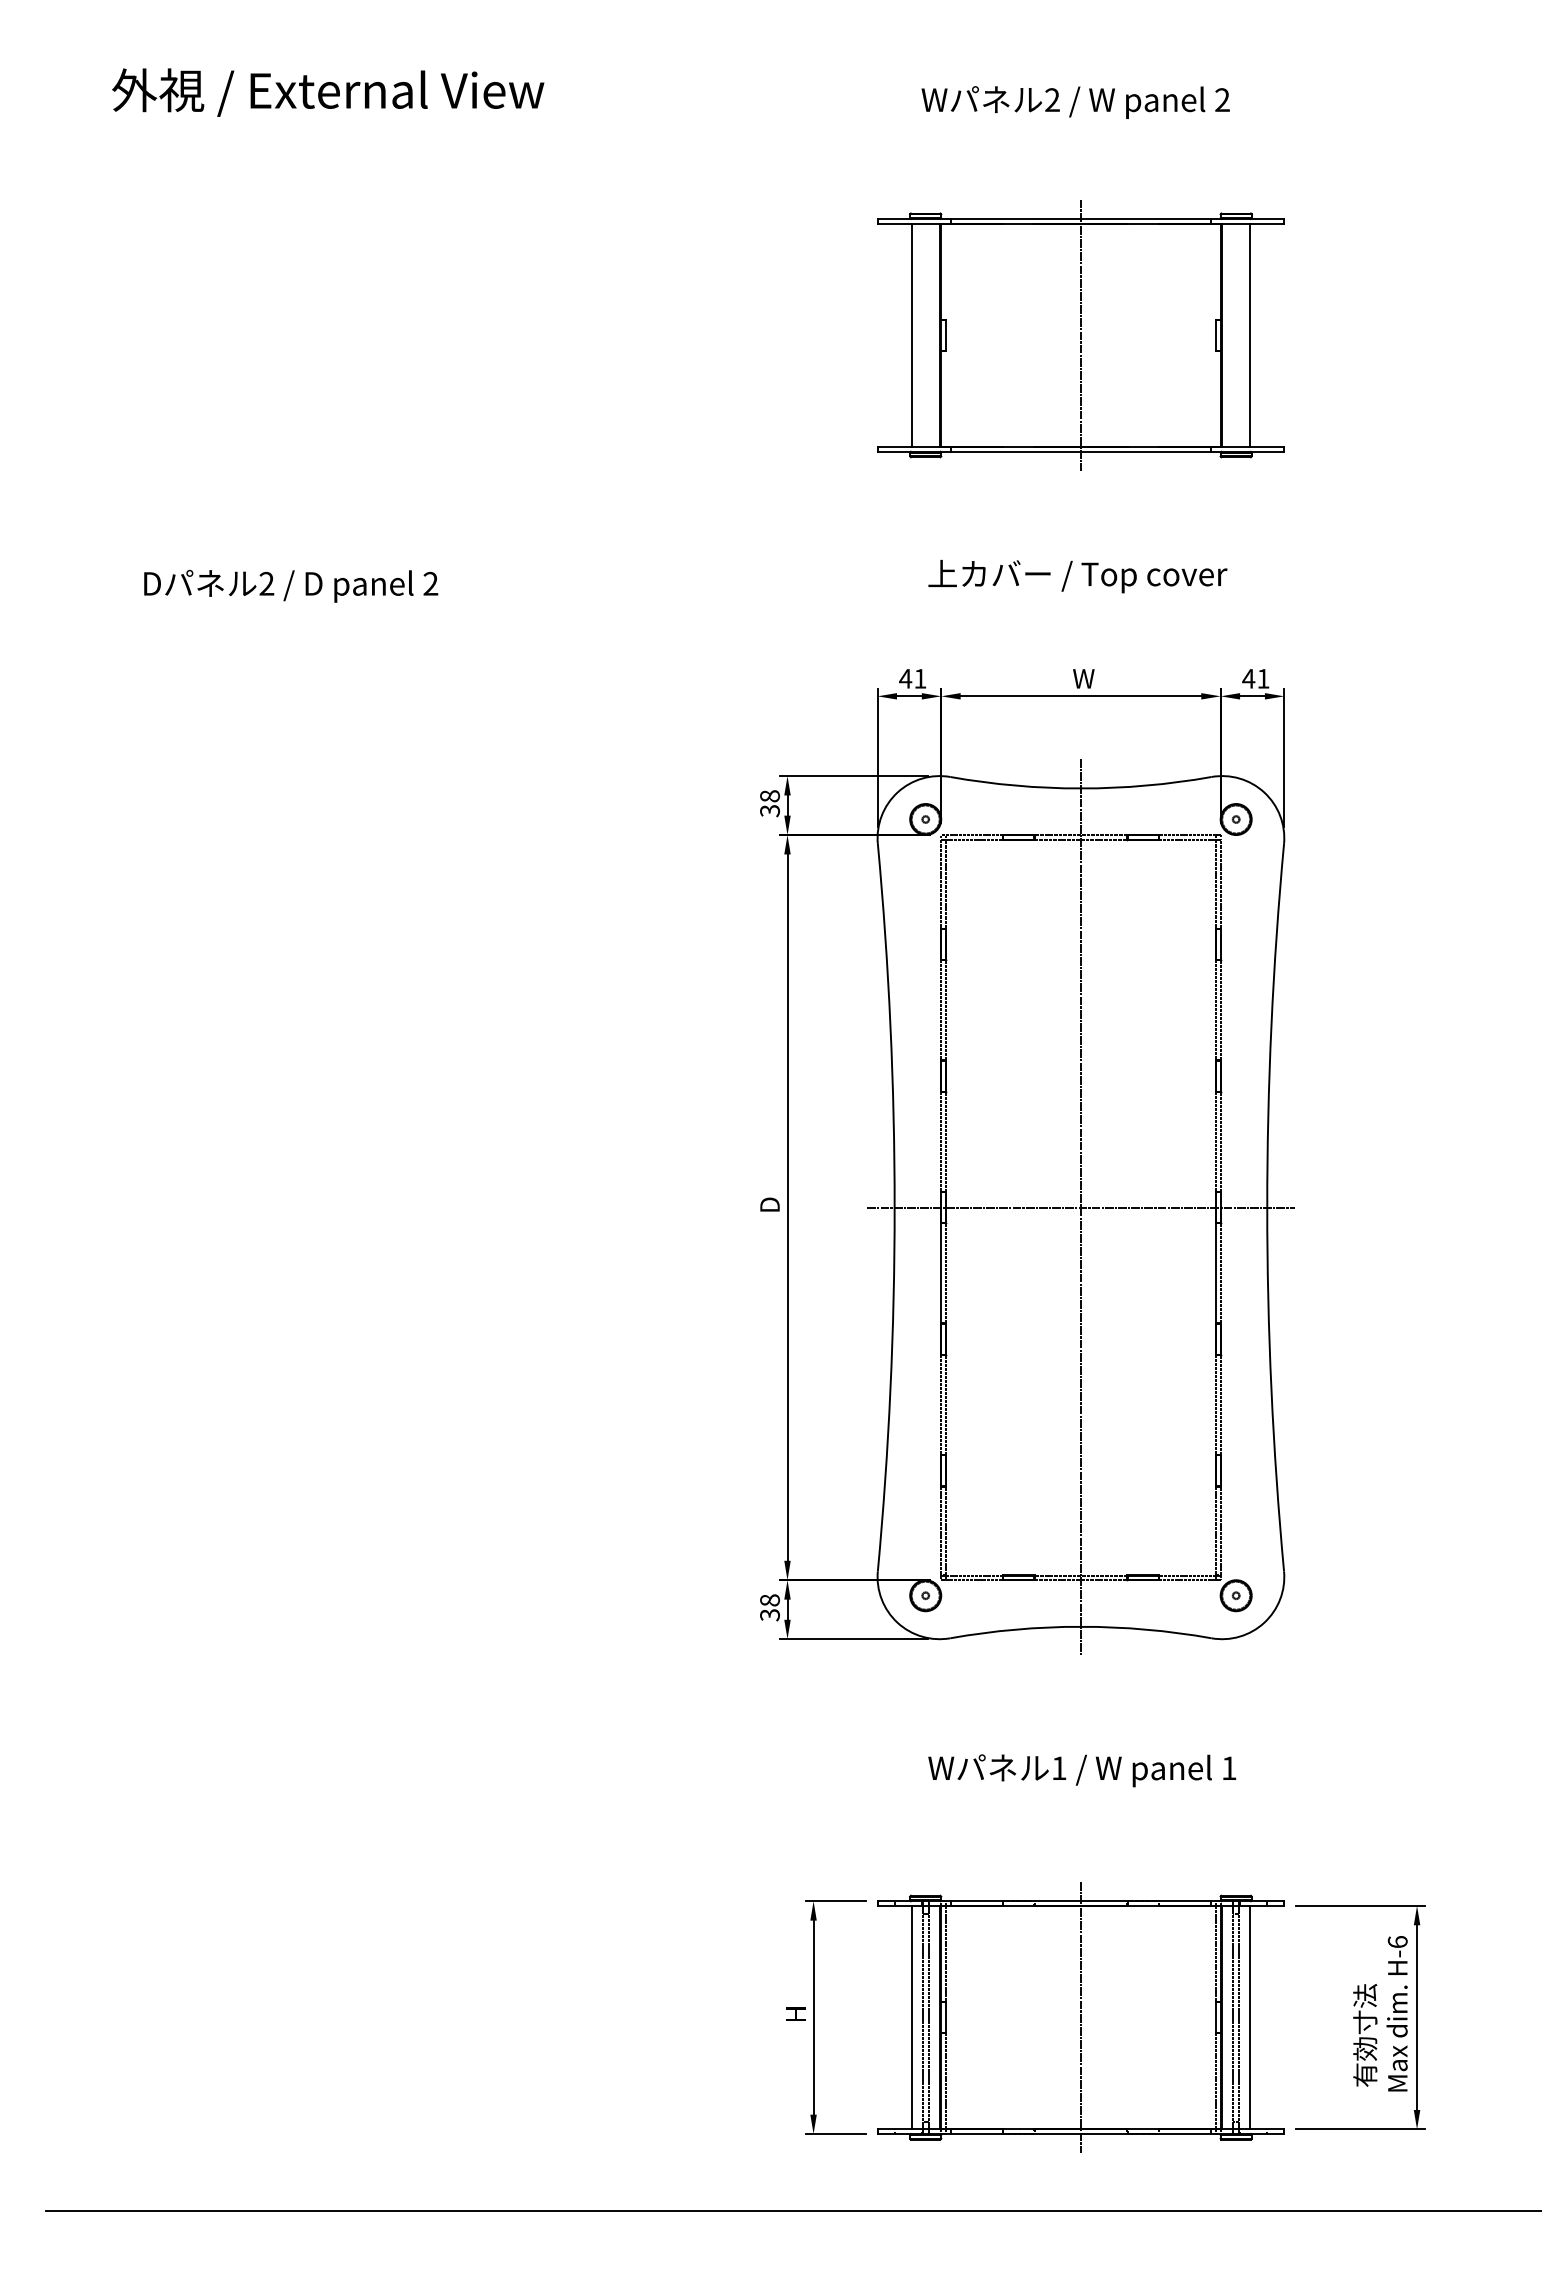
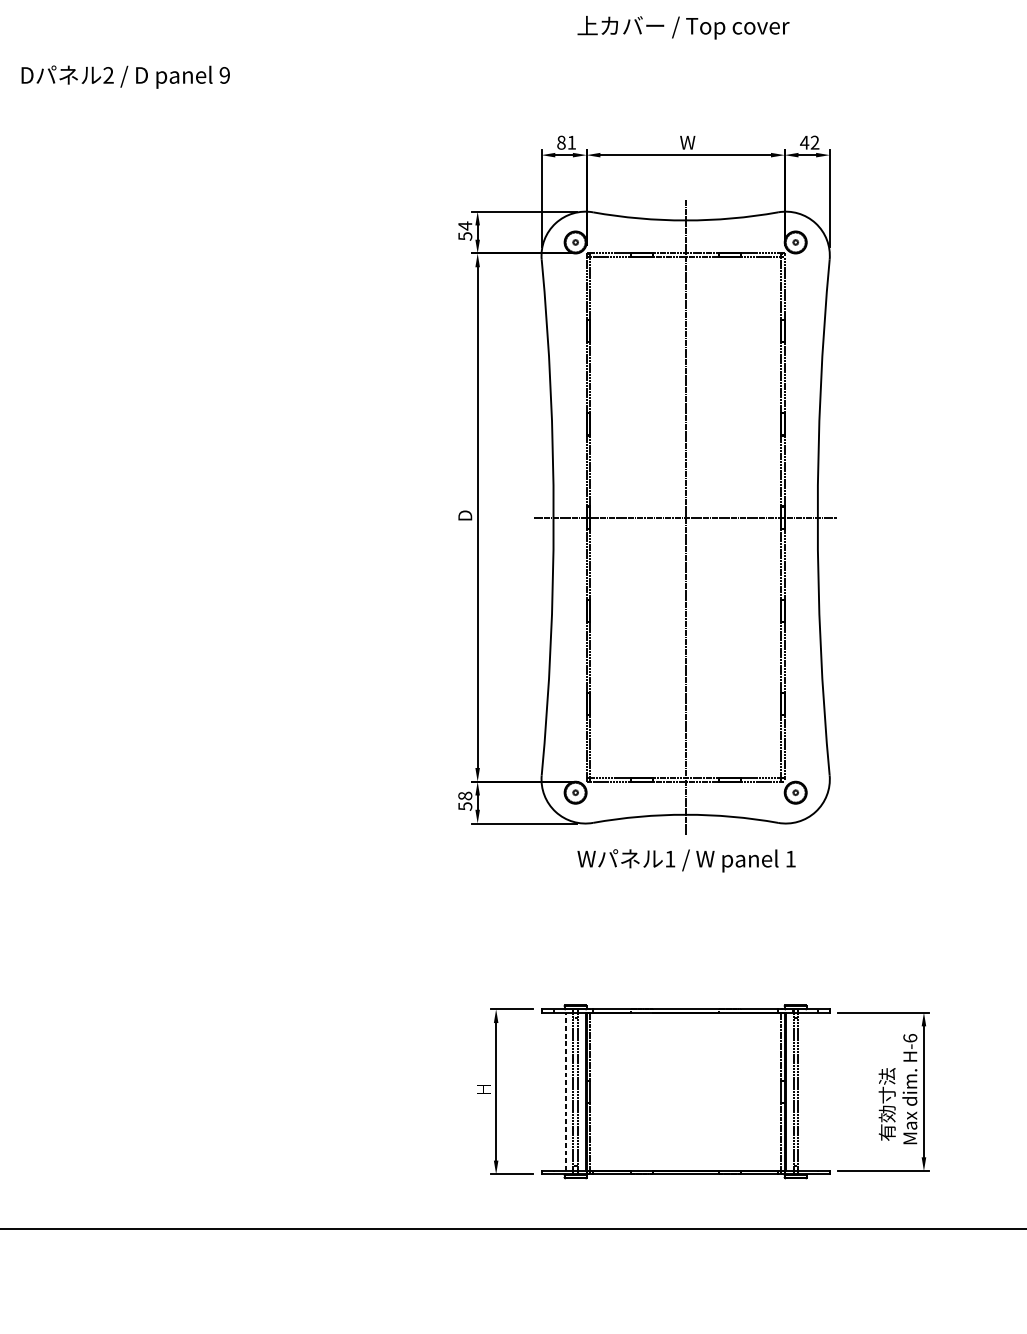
text: (1077, 576) -> (683, 27), moved
text: (430, 583) -> (224, 75), 2 -> 9
text: (905, 678) -> (561, 142), 41 -> 81
text: (1263, 678) -> (815, 142), 41 -> 42
text: (769, 802) -> (464, 230), 38 -> 54
text: (769, 1614) -> (464, 806), 38 -> 58
text: (1082, 1770) -> (686, 860), moved
line: (911, 2017) -> (565, 1091), solid -> dashed
line: (1080, 2017) -> (685, 1091), removed
line: (1250, 2017) -> (805, 1091), removed

